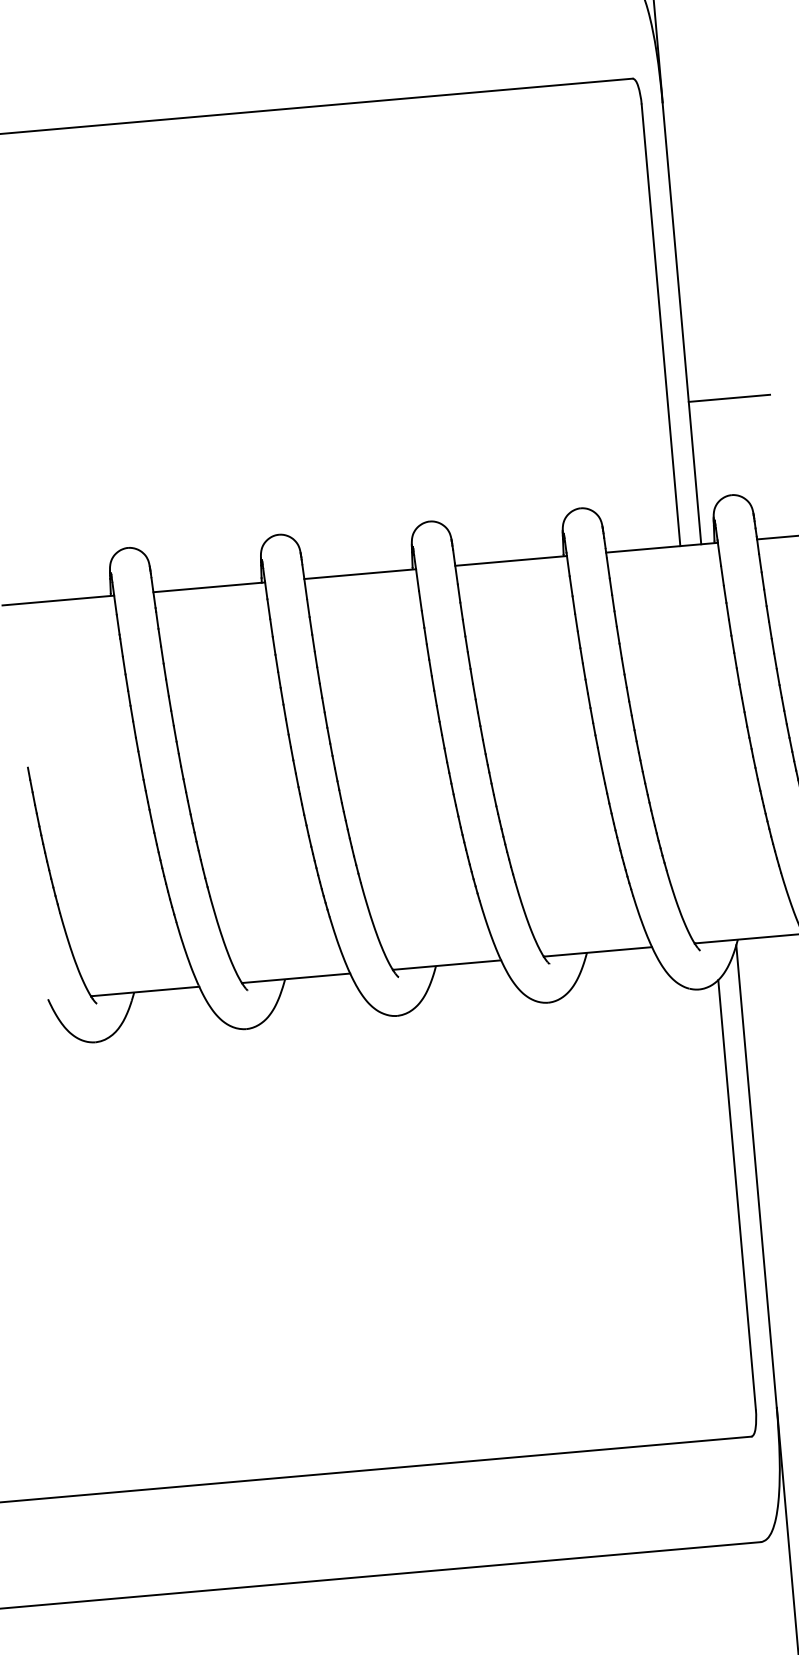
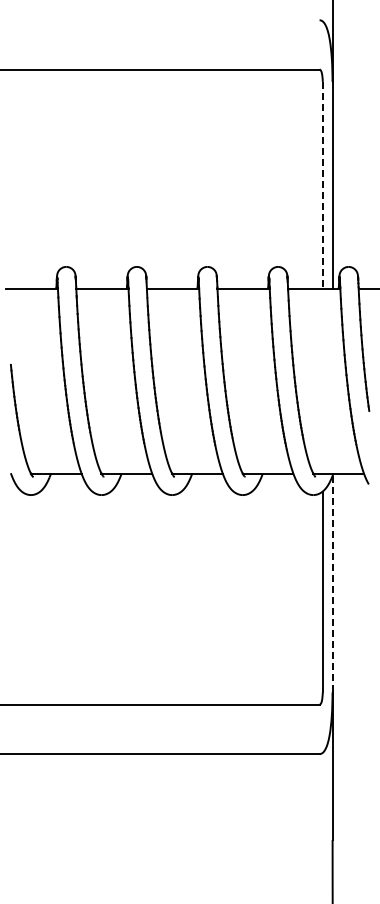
line: (660, 325) -> (322, 185), solid -> dashed
line: (729, 397) -> (351, 221), removed
line: (756, 1177) -> (332, 584), solid -> dashed

